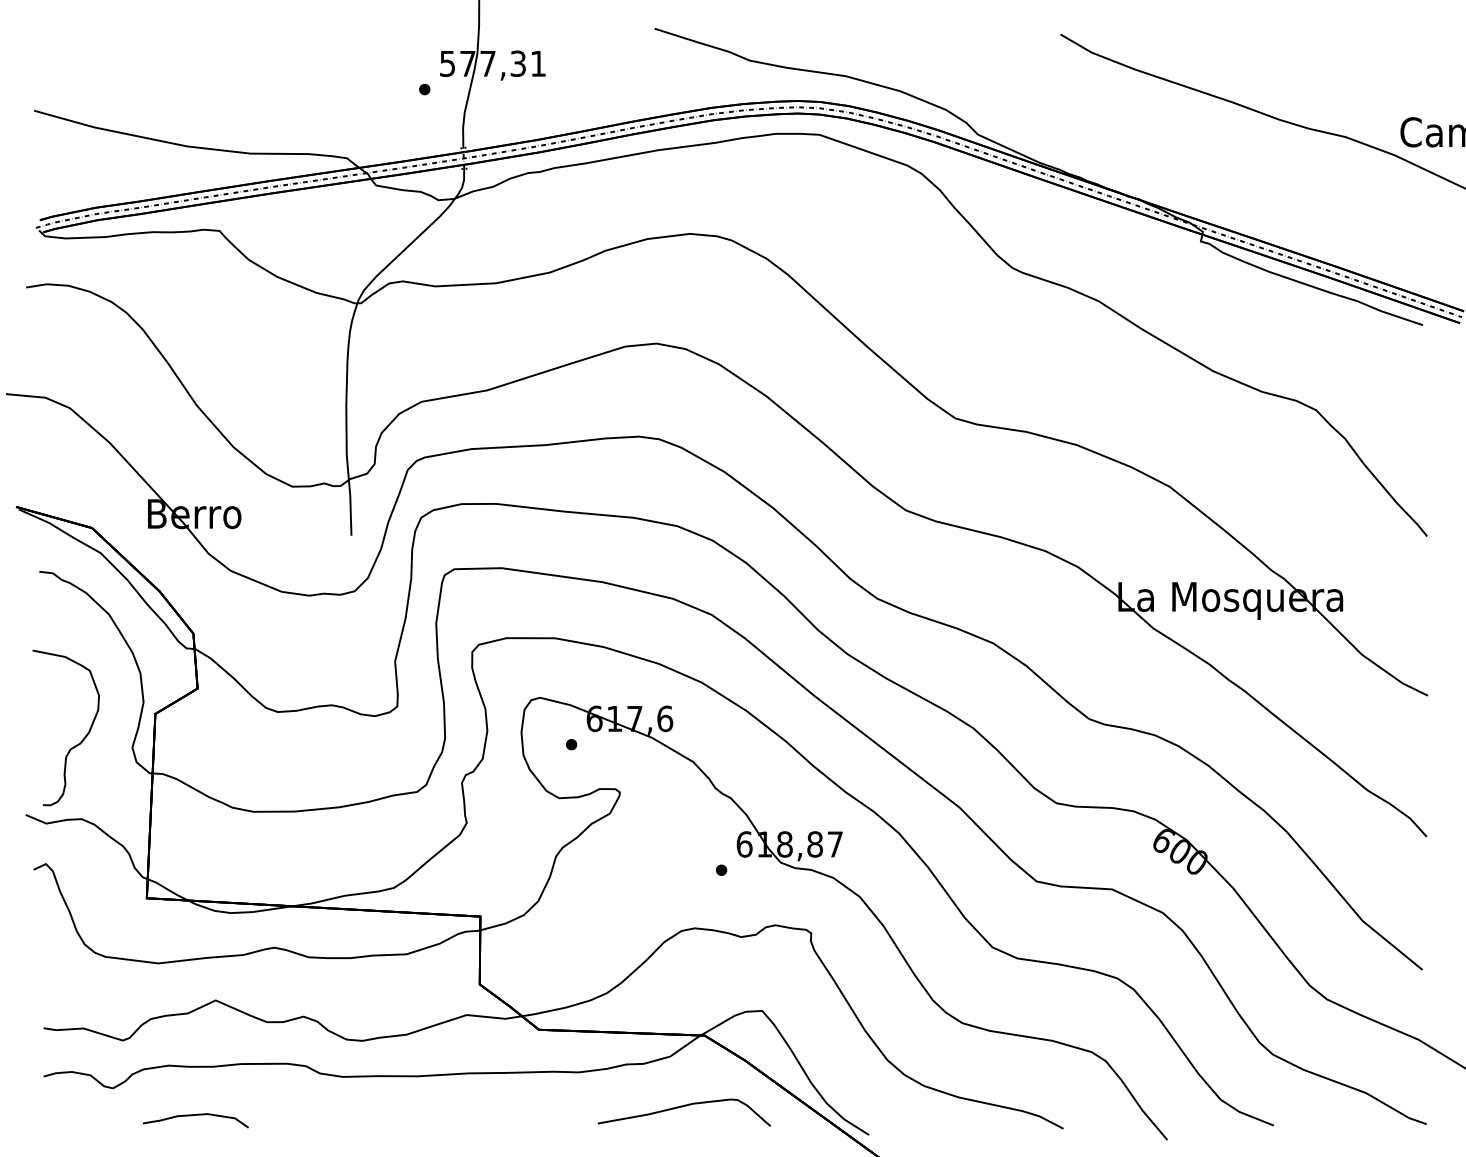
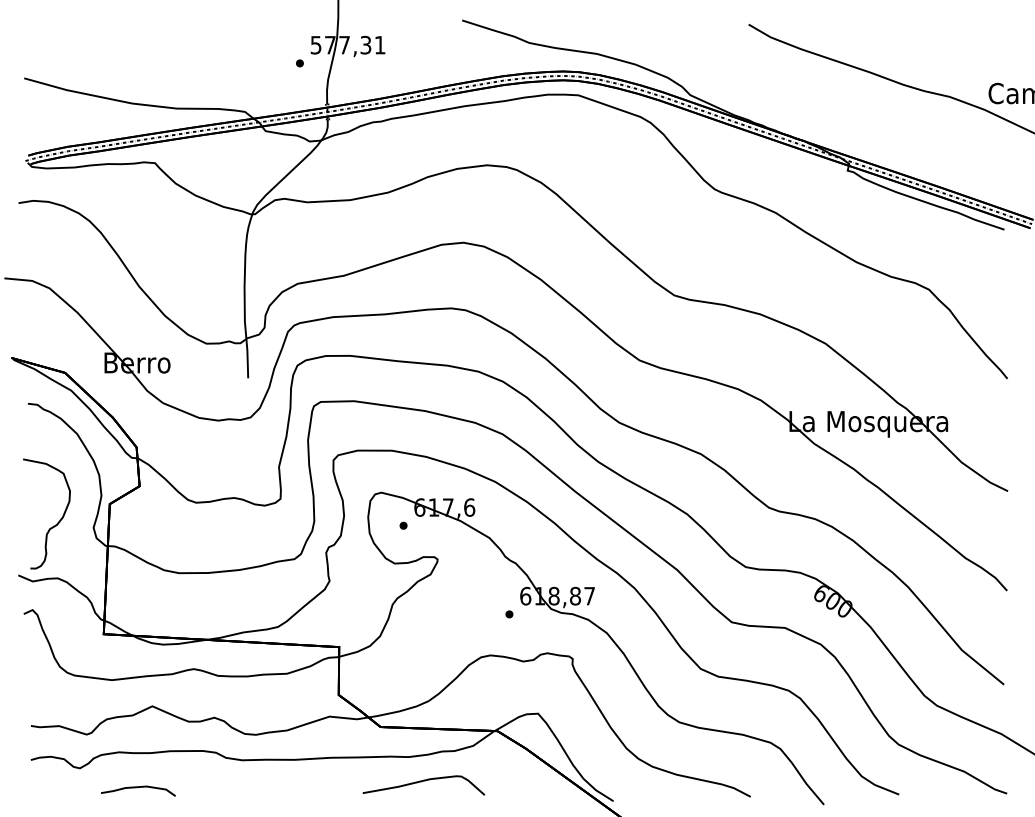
curve: (682, 1107) -> (422, 781), moved

